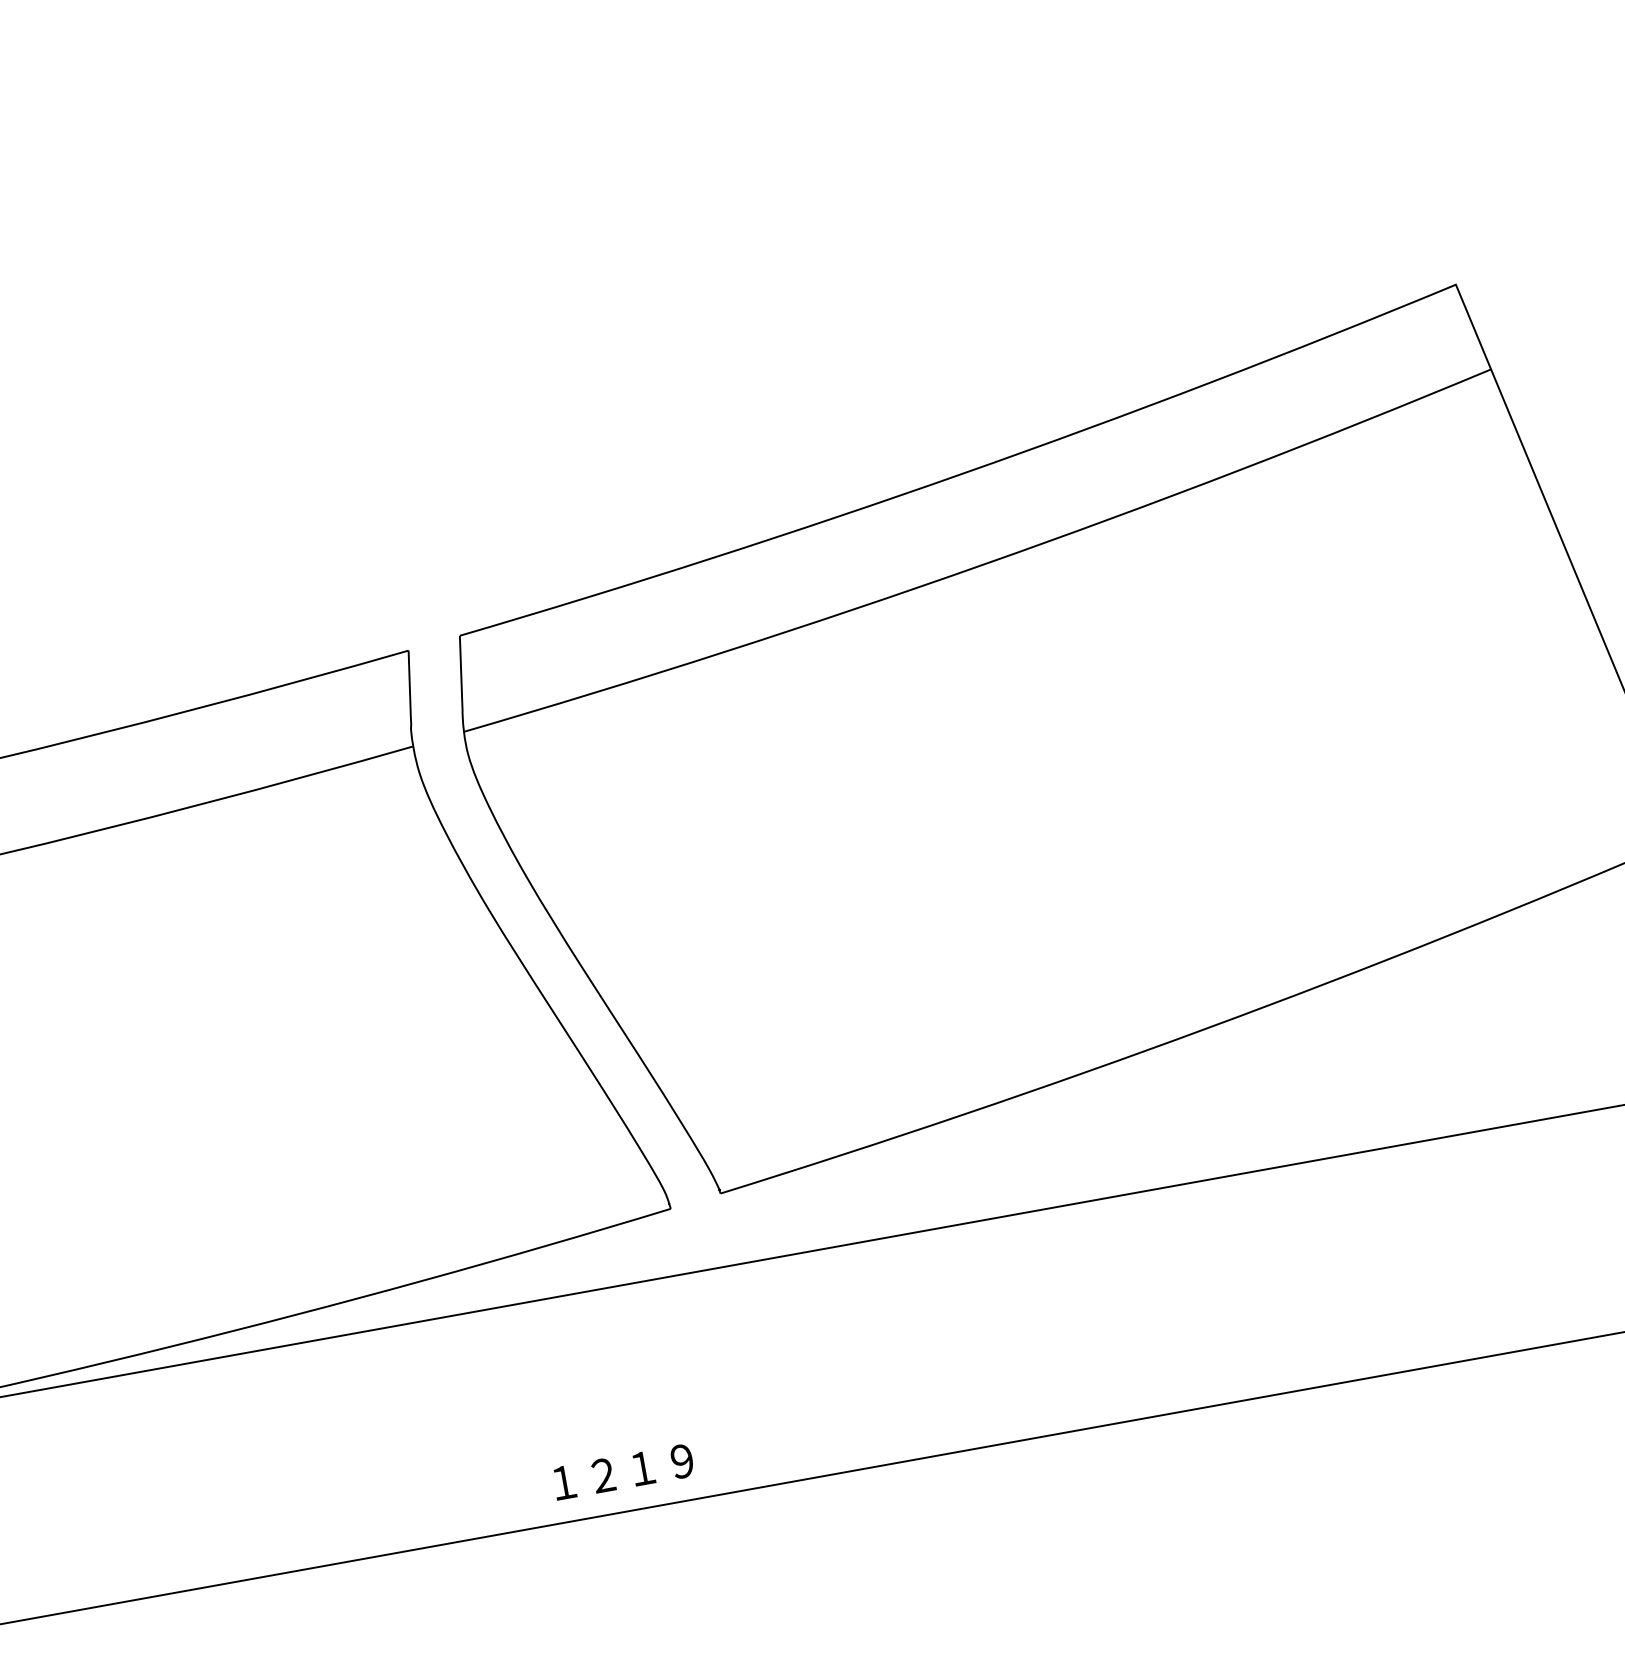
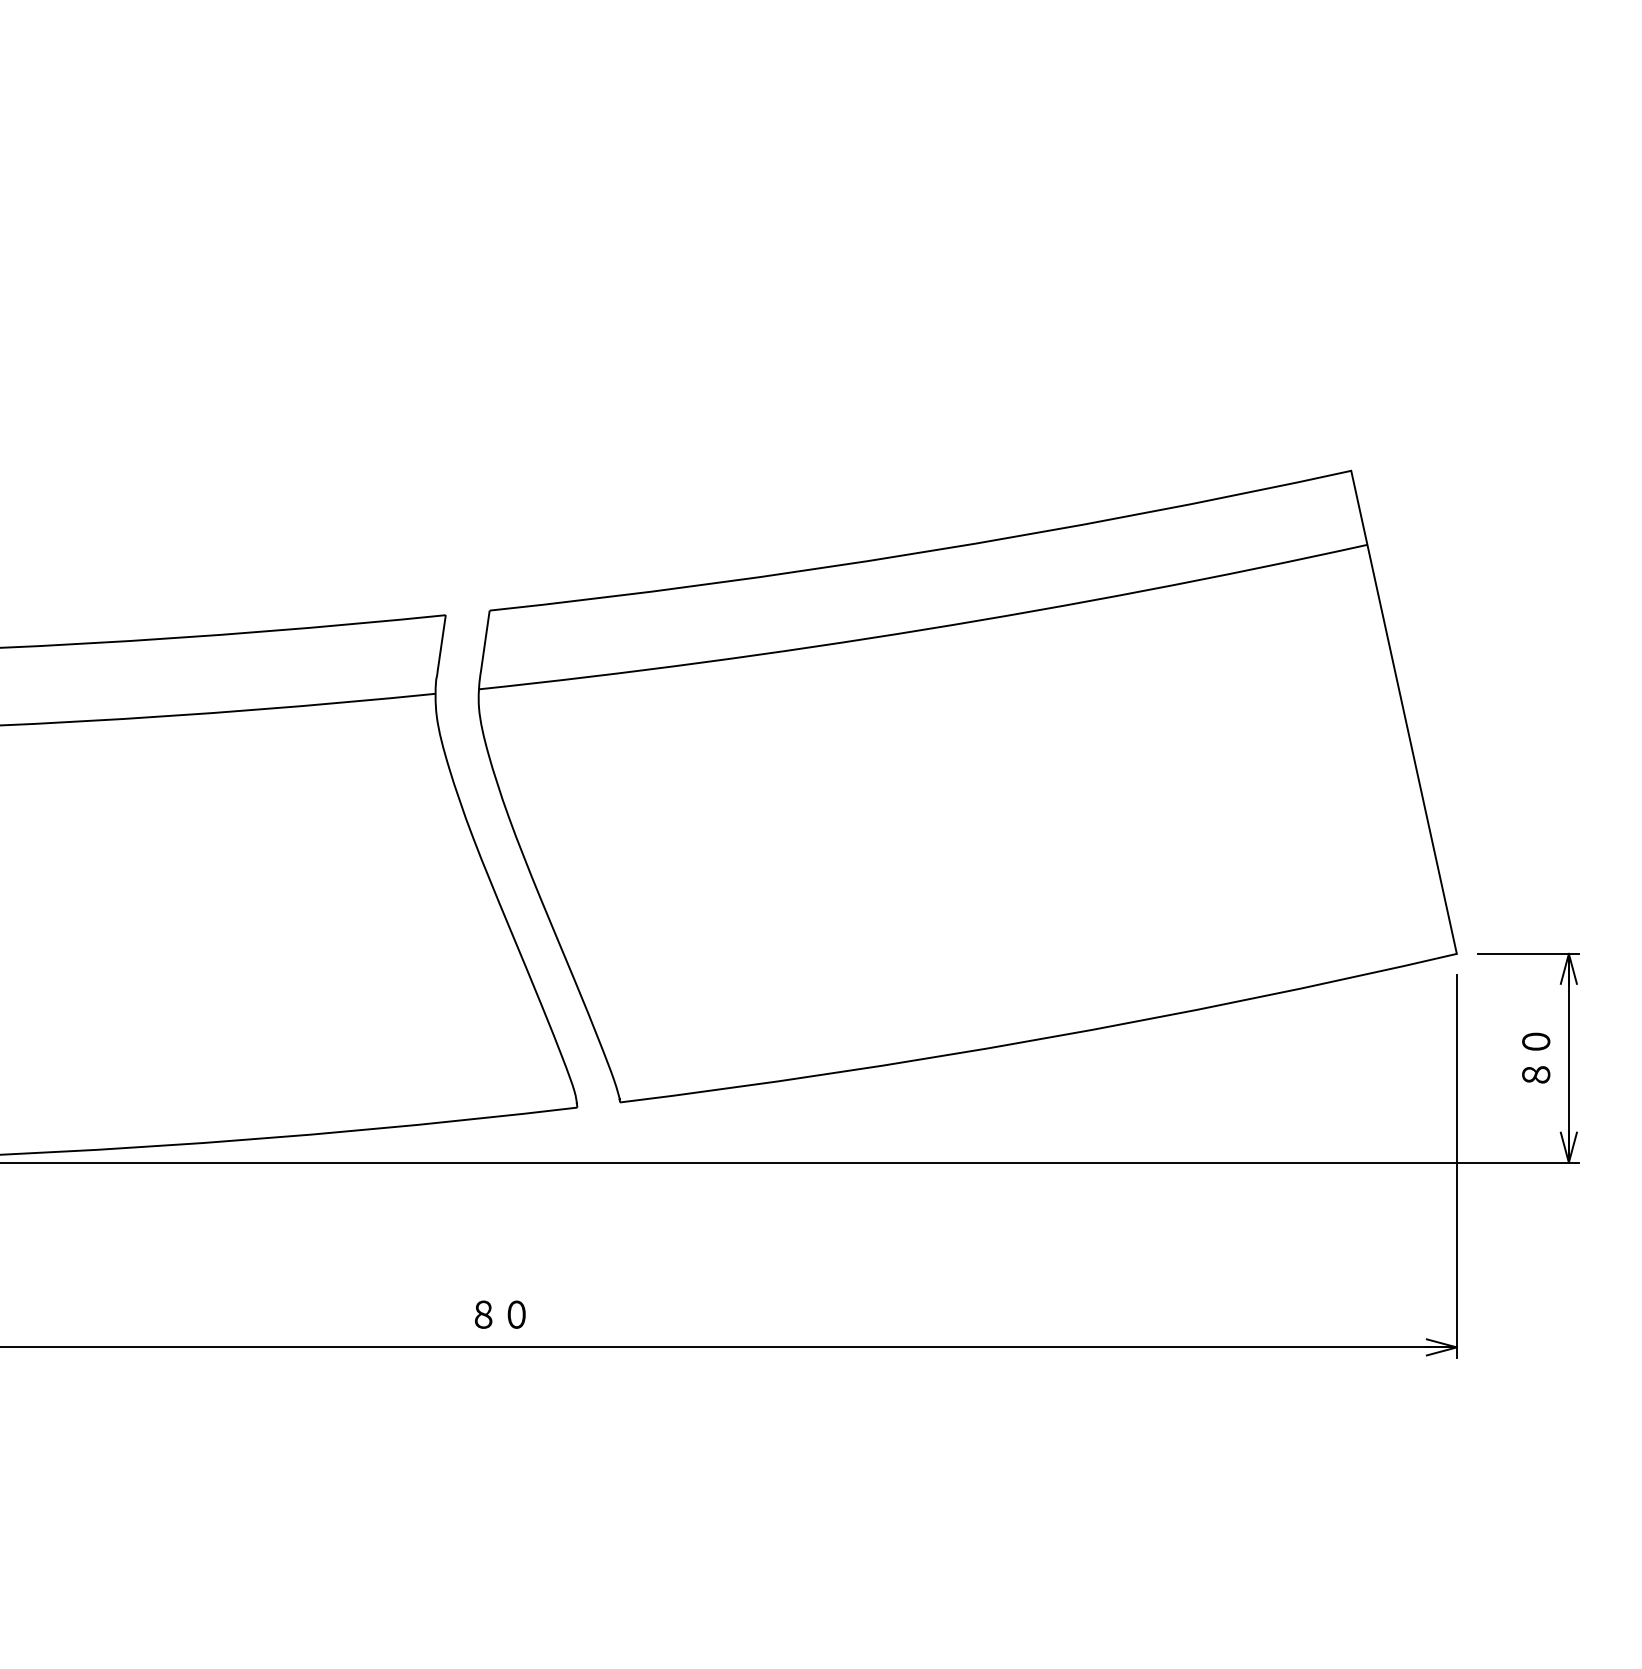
text: (623, 1471) -> (500, 1314), １２１９ -> ８０

